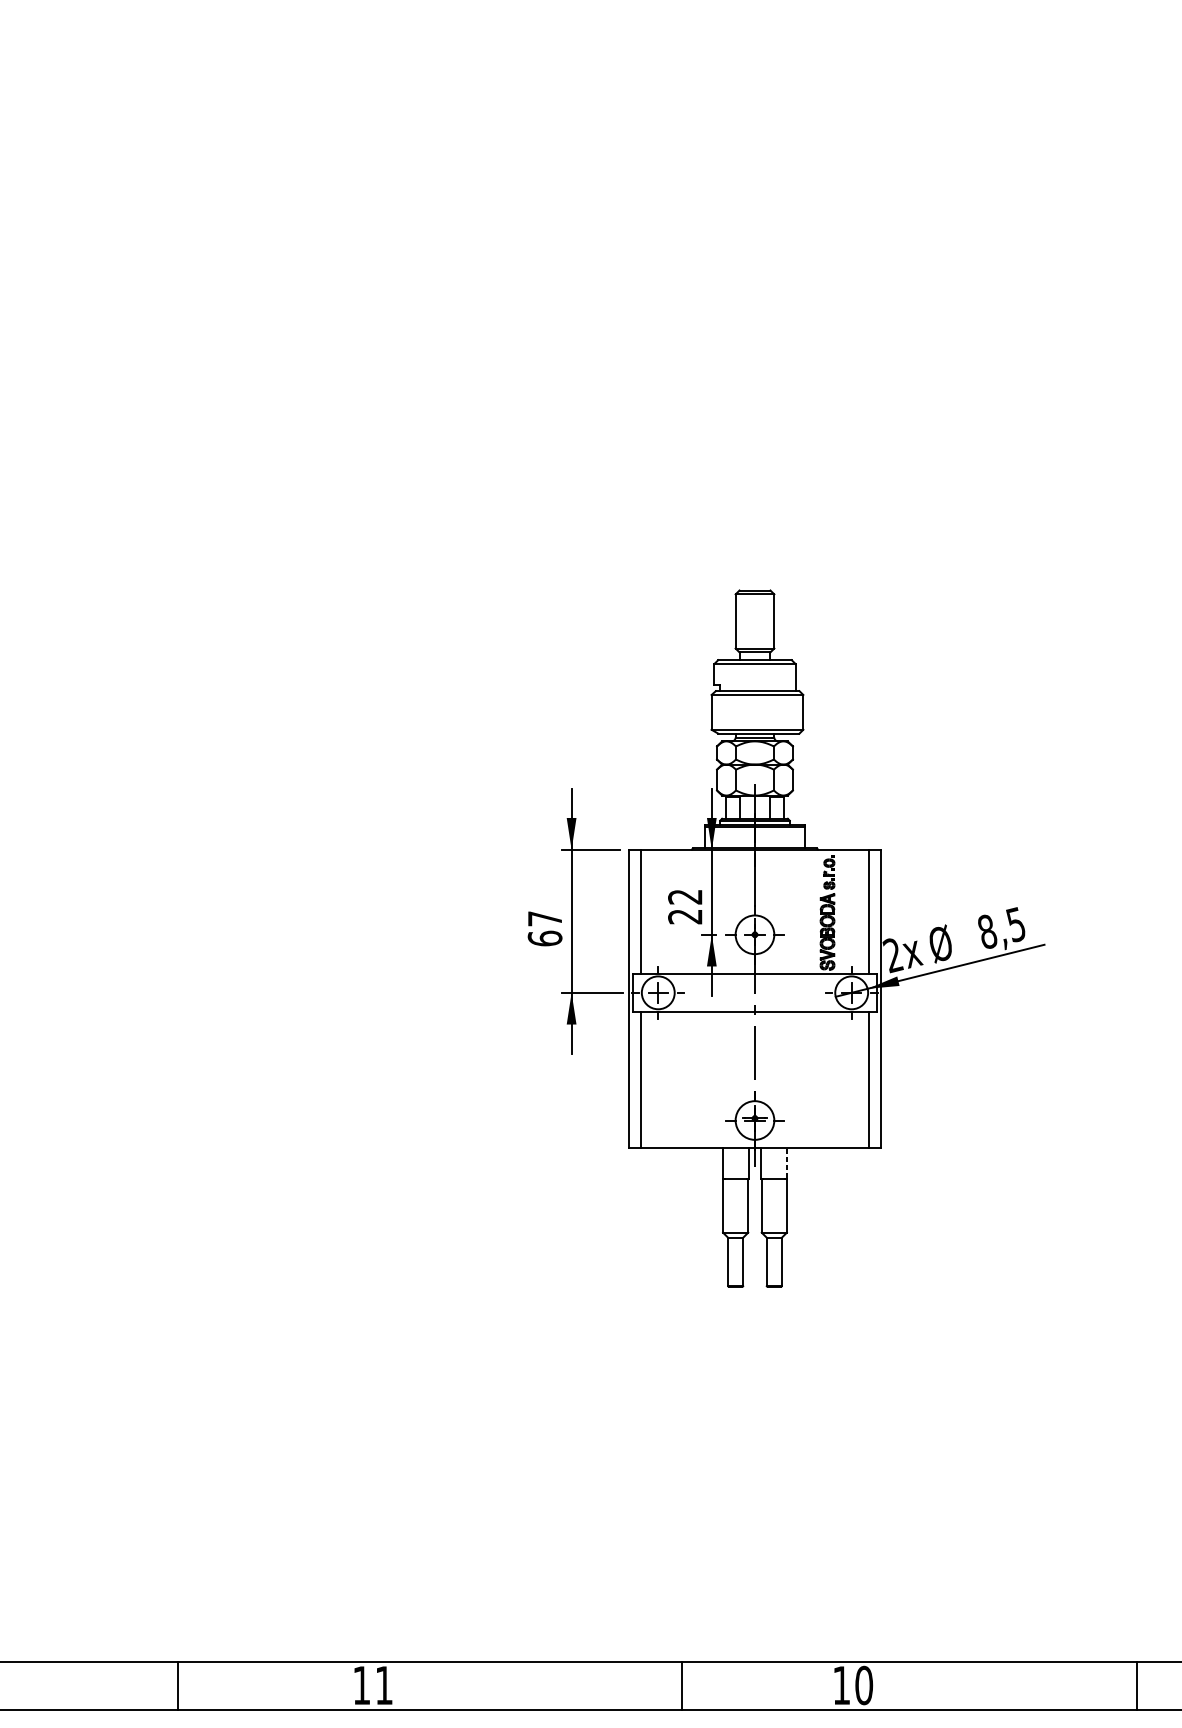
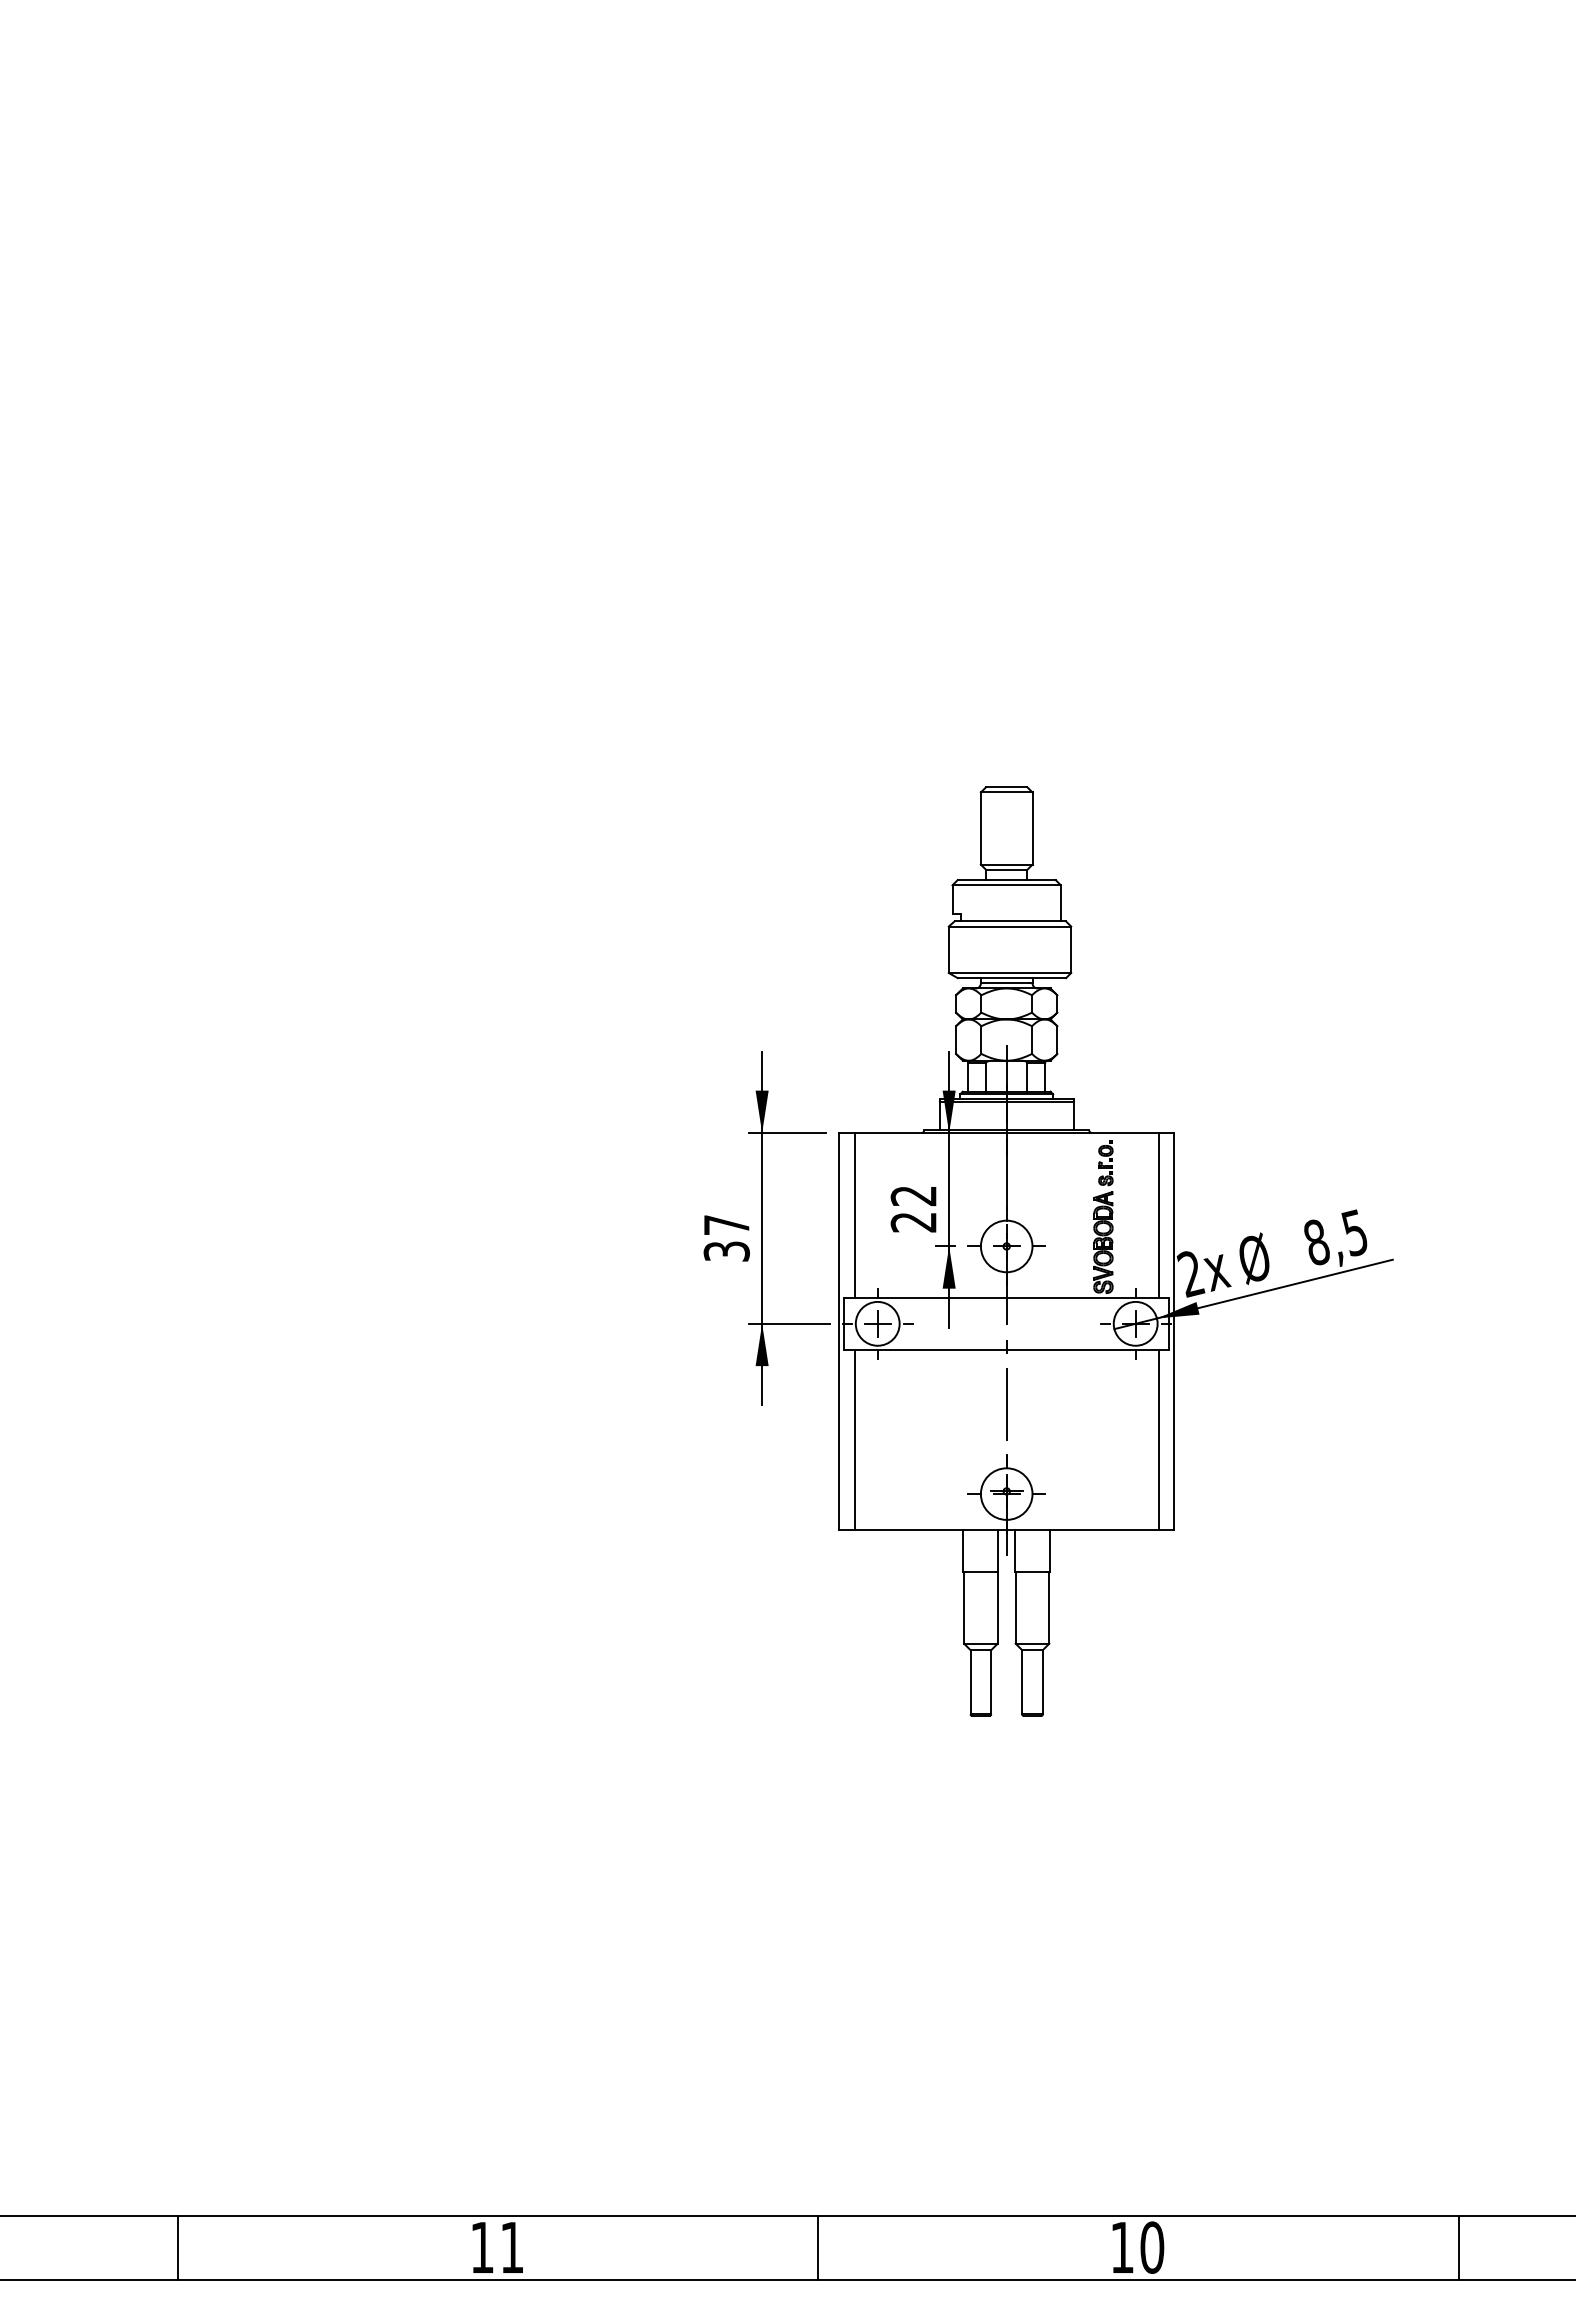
text: (544, 938) -> (726, 1251), 67 -> 37
line: (787, 1162) -> (1050, 1550), dashed -> solid
line: (178, 1685) -> (178, 2247), moved
line: (682, 1685) -> (818, 2247), moved
line: (1137, 1685) -> (1458, 2247), moved

